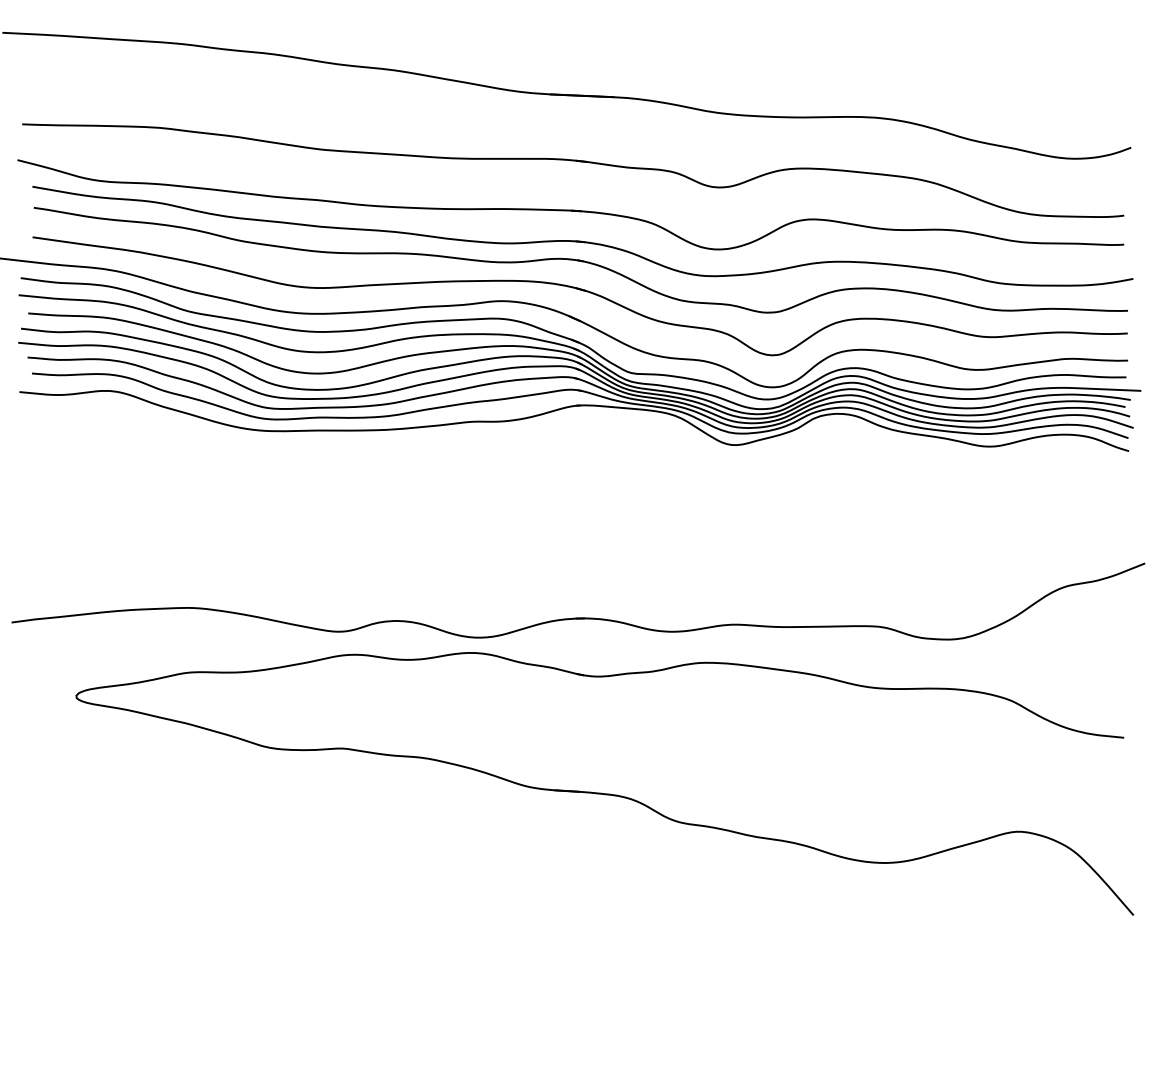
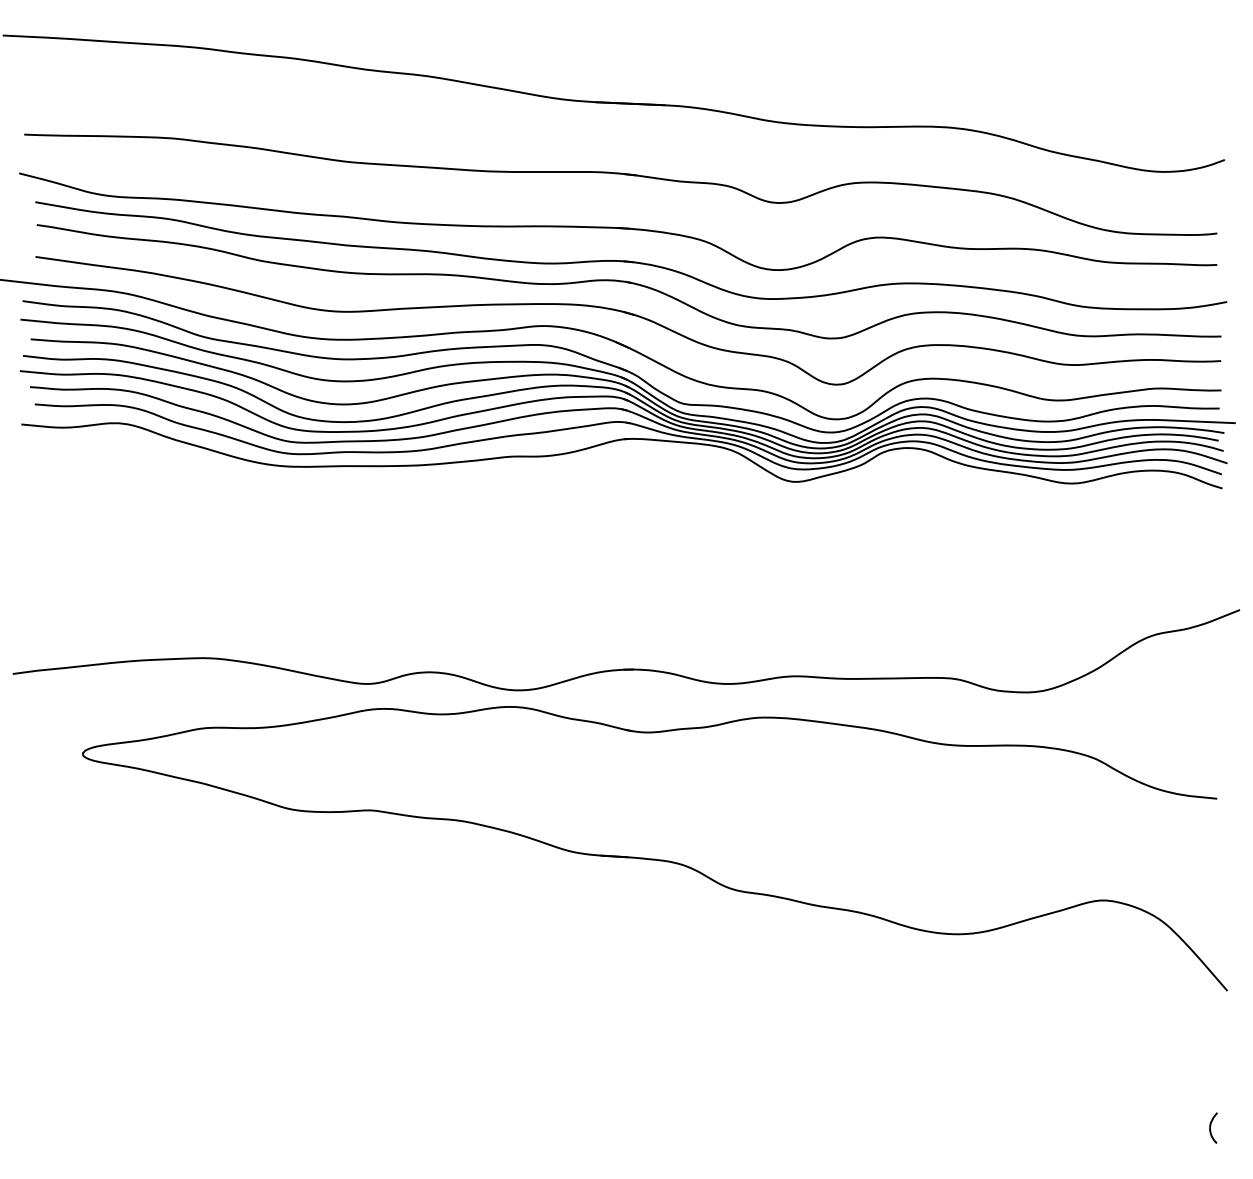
curve: (1118, 1041) -> (1211, 1127), added

